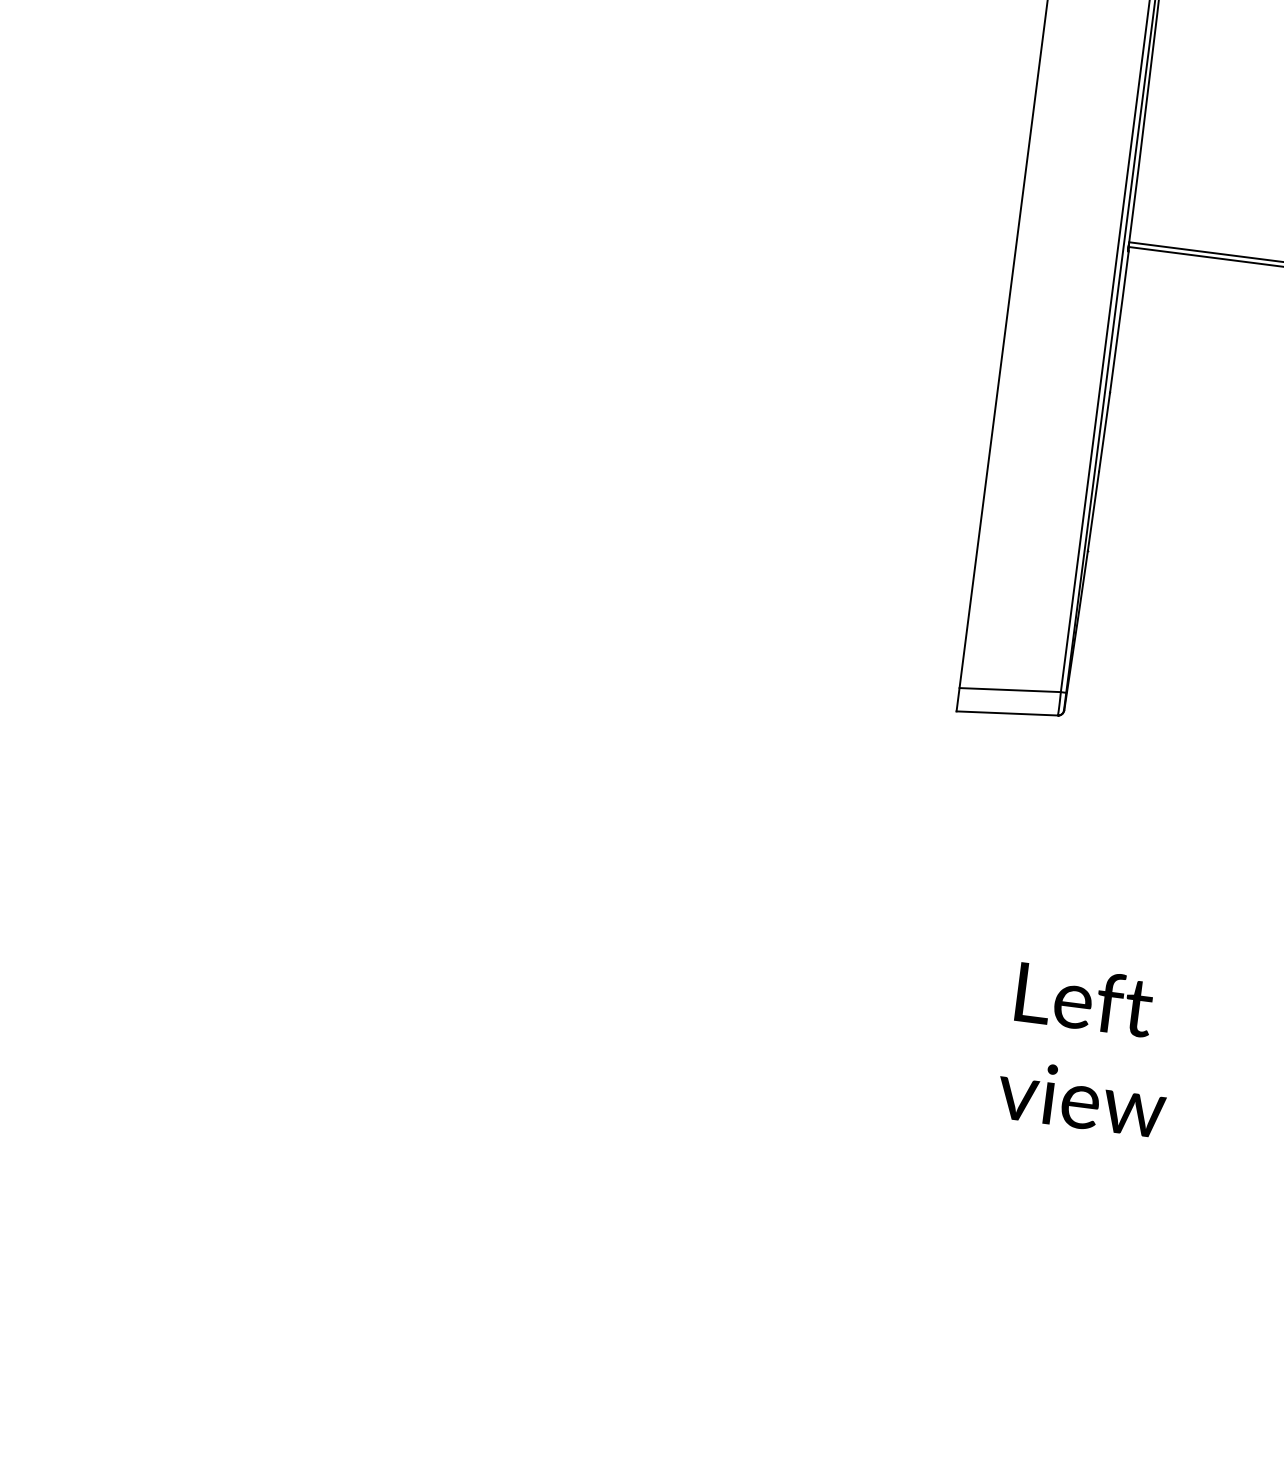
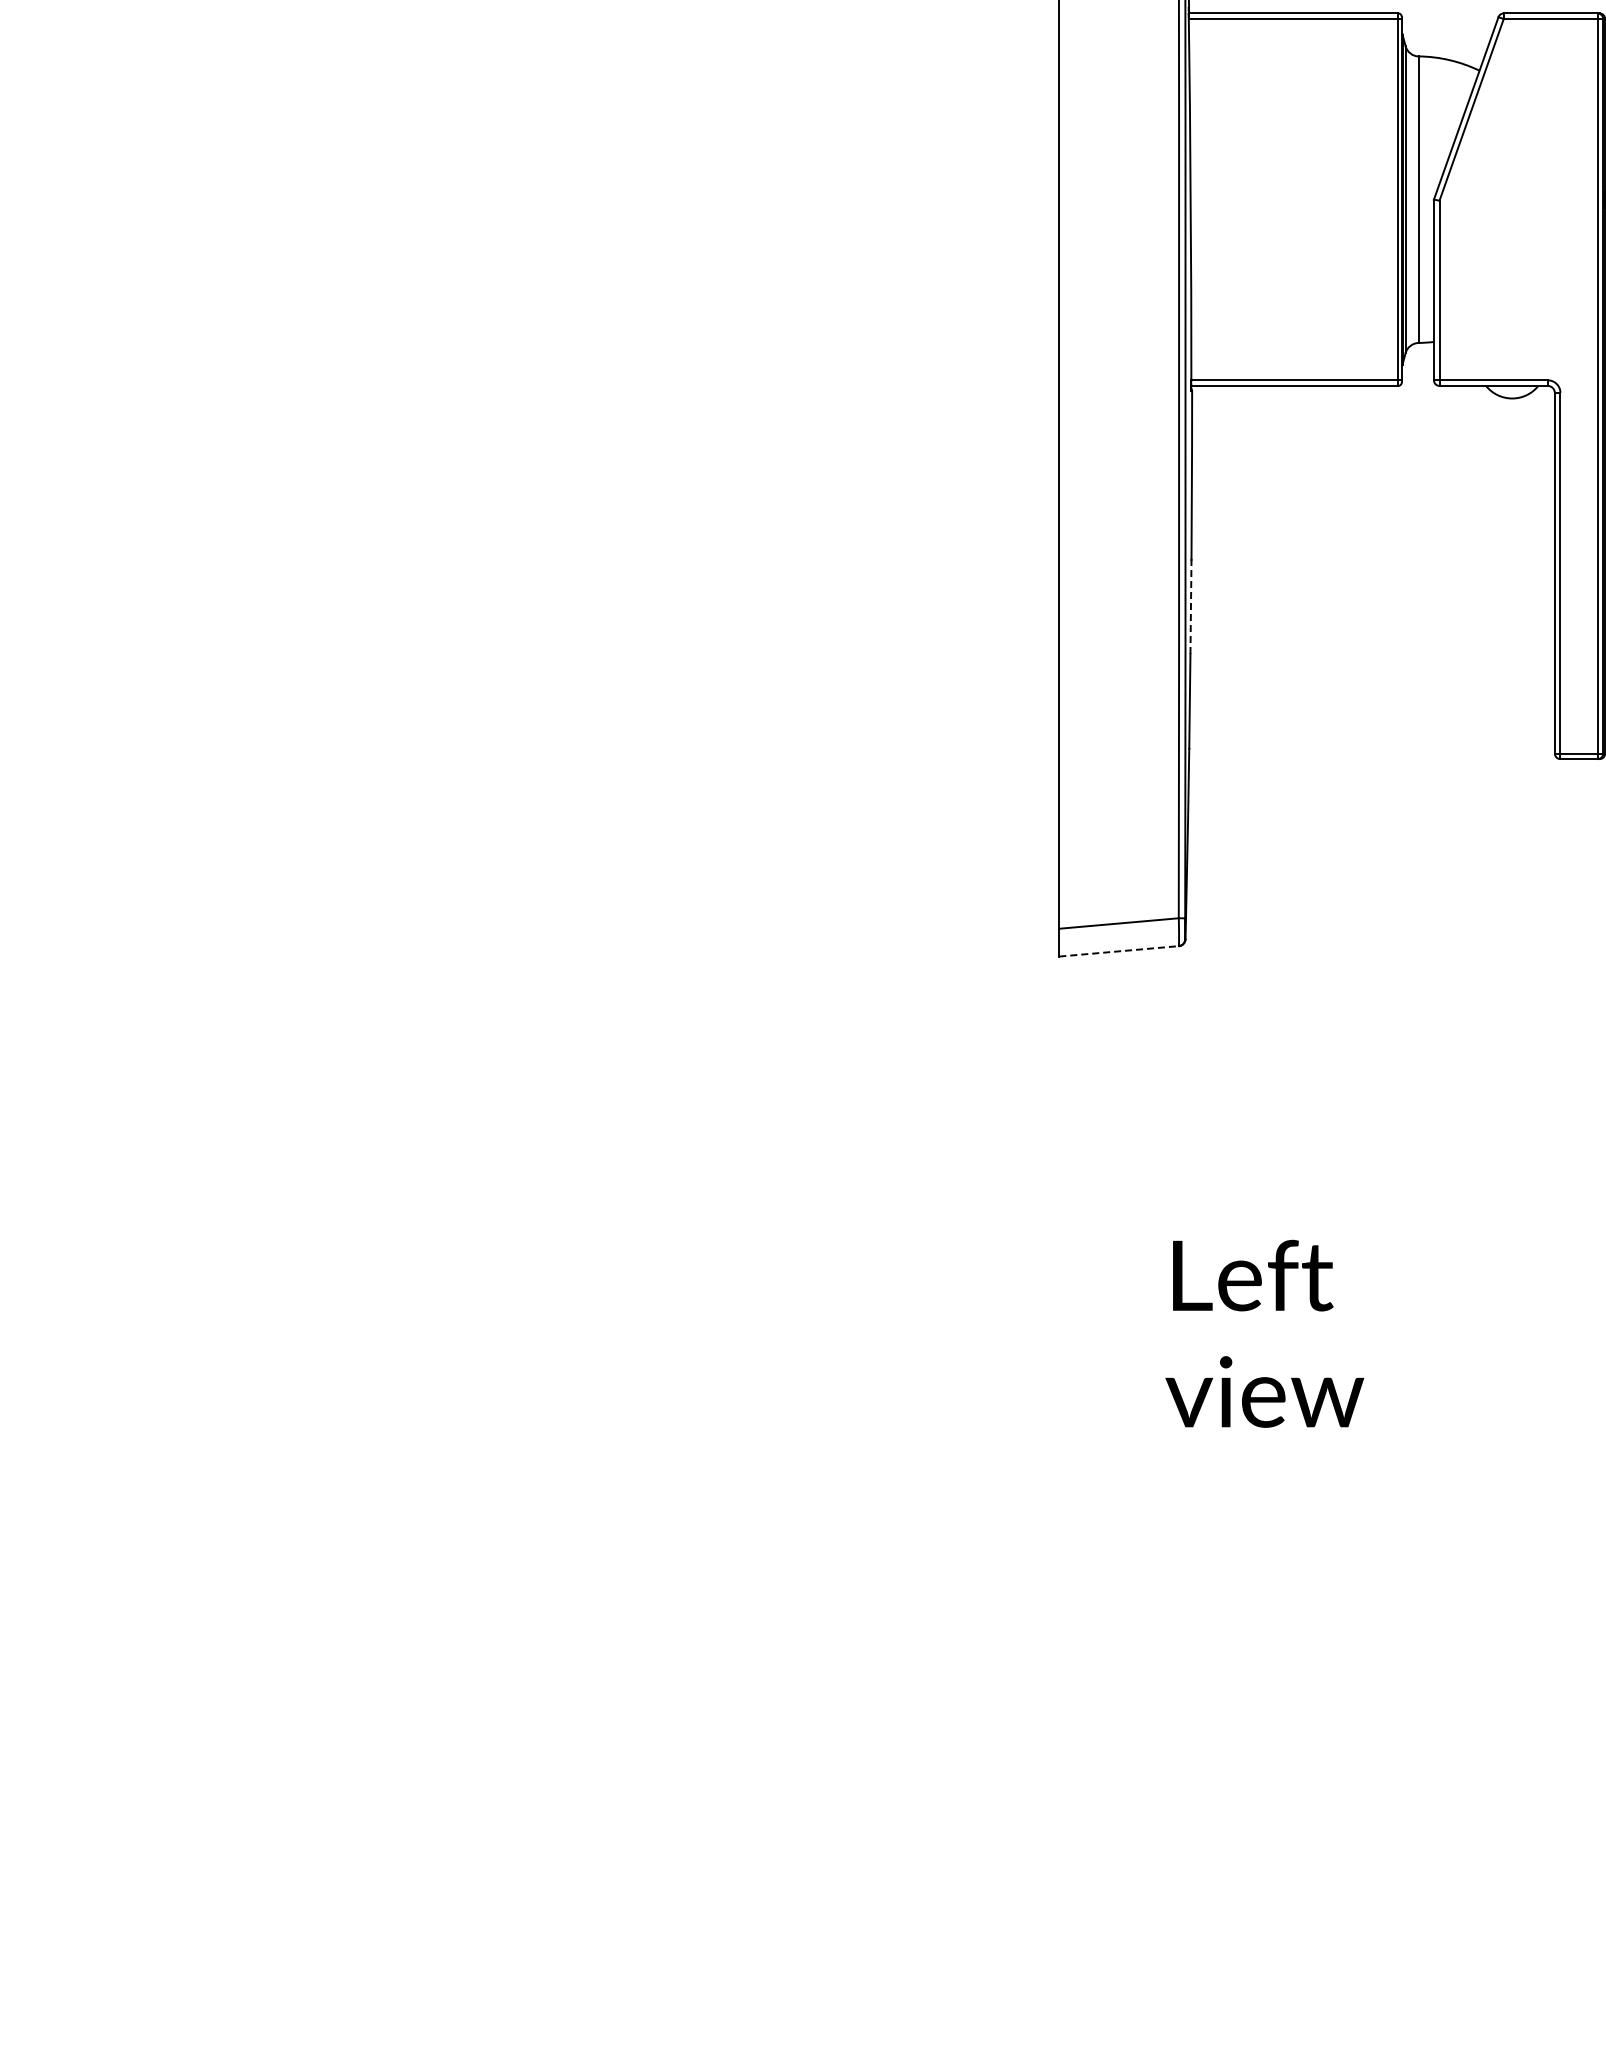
line: (1104, 431) -> (1190, 606), solid -> dashed
line: (1007, 713) -> (1119, 951), solid -> dashed

